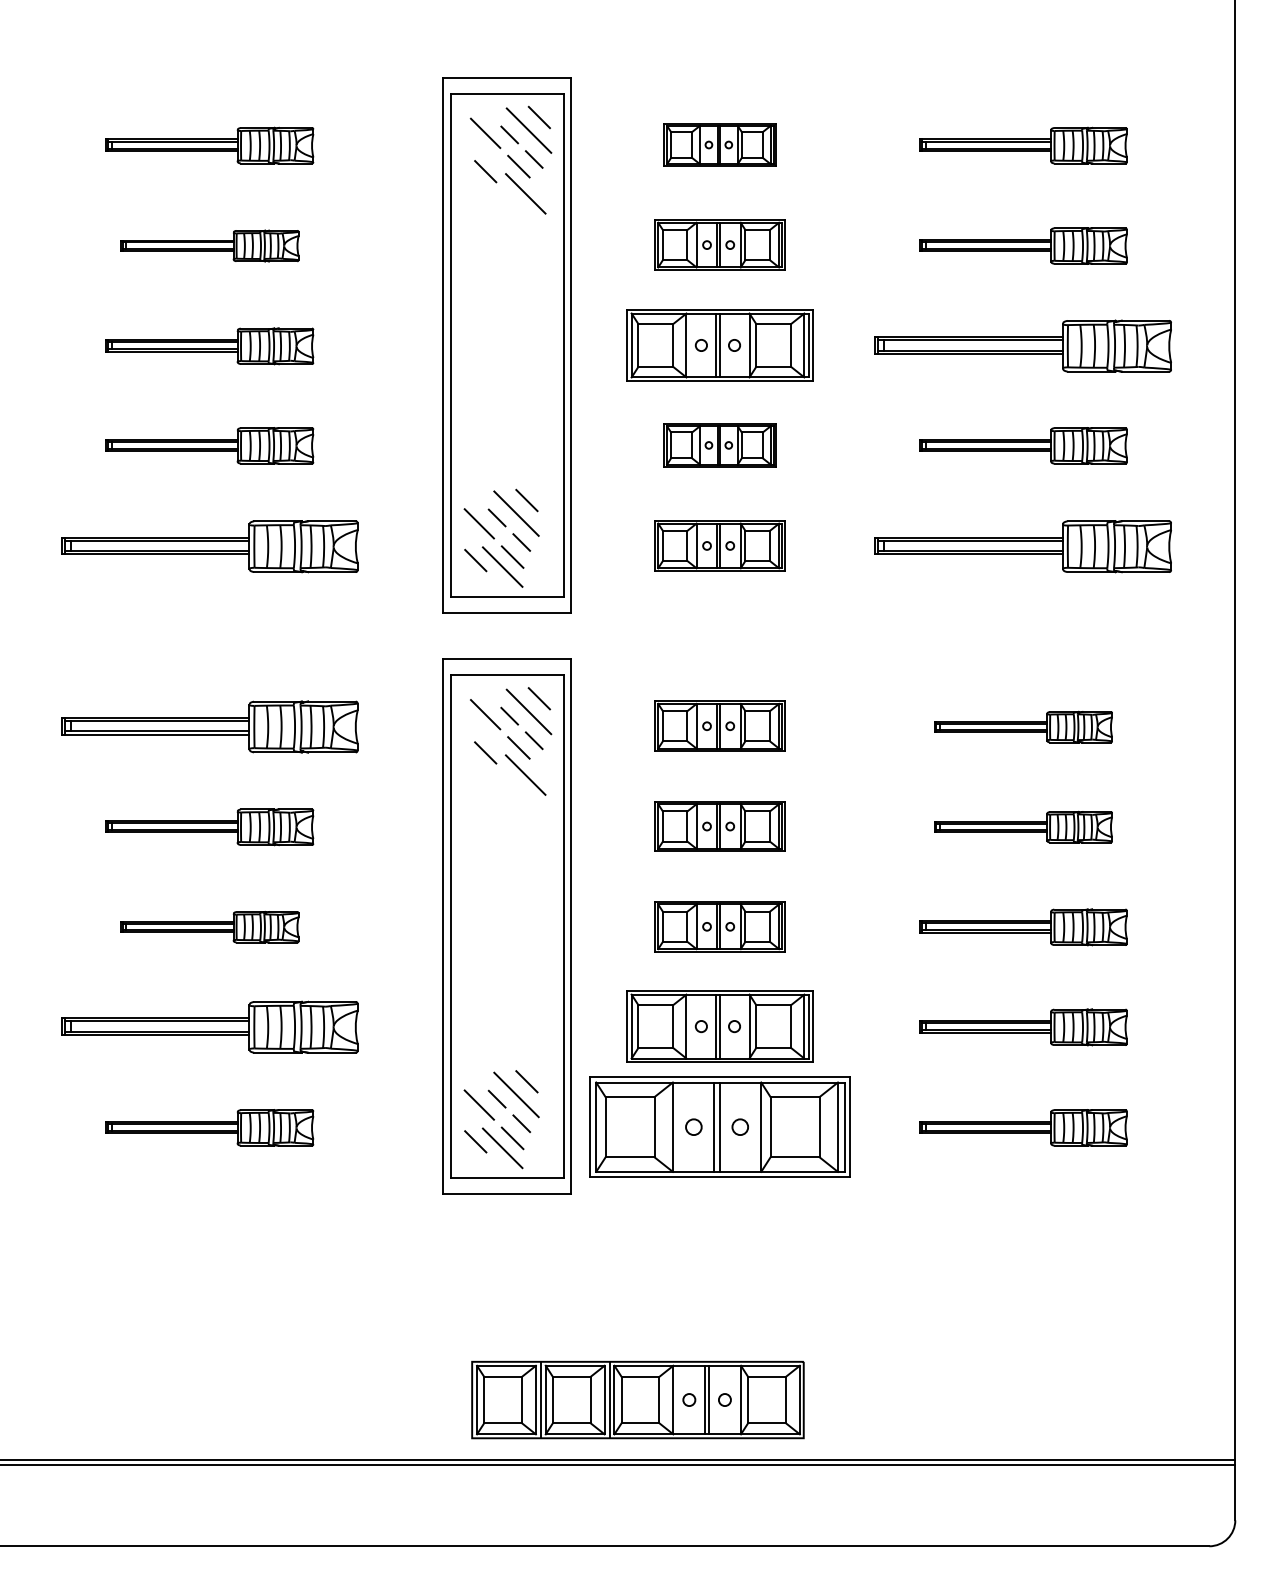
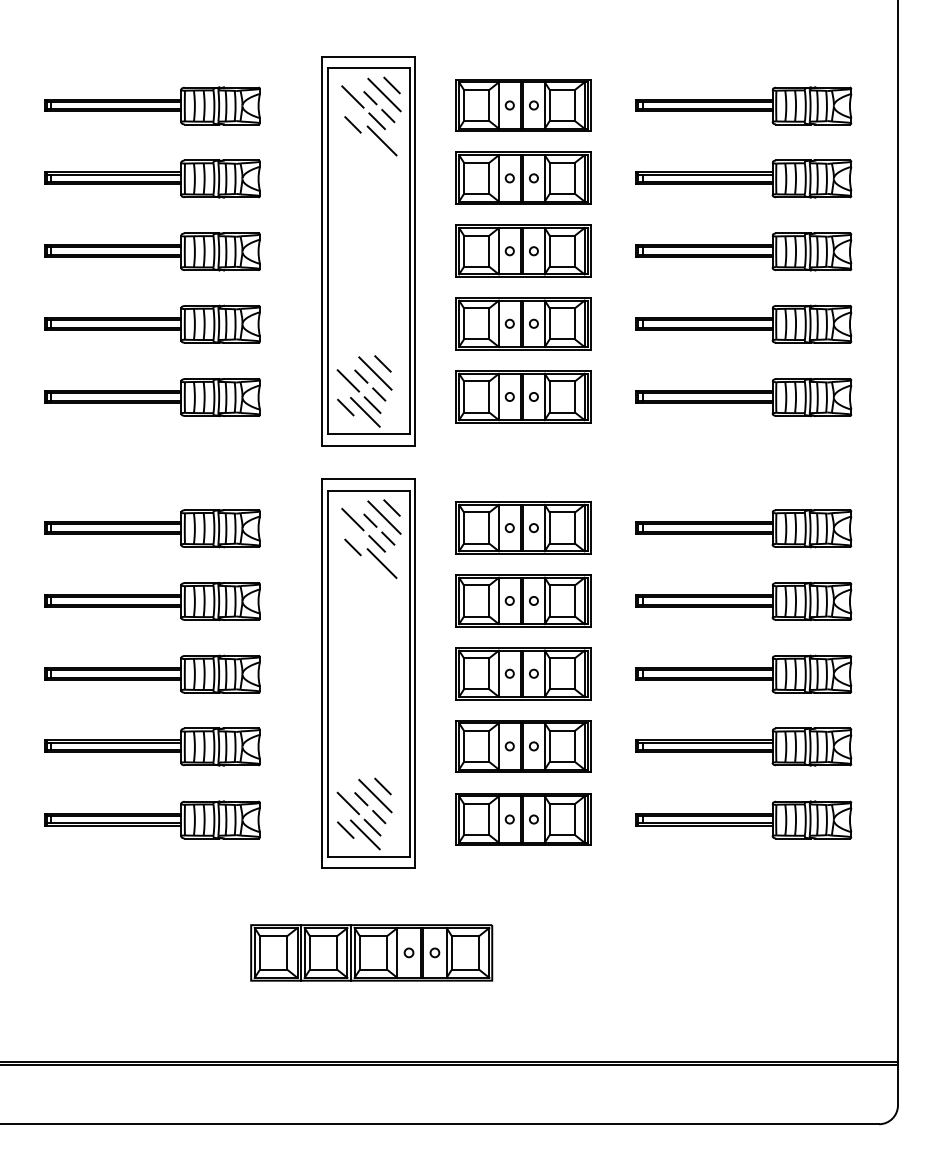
part: (209, 145) -> (152, 105), size x1.43
part: (720, 145) -> (523, 105), size x1.67
part: (1022, 145) -> (743, 105), size x1.43
part: (720, 244) -> (523, 177), size x1.43
part: (209, 245) -> (152, 178), size x1.67
part: (1022, 245) -> (743, 178), size x1.43
part: (209, 345) -> (152, 251), size x1.43
part: (209, 444) -> (152, 323), size x1.43
part: (720, 444) -> (523, 323), size x1.67
part: (1022, 444) -> (743, 323), size x1.43
part: (720, 545) -> (523, 396), size x1.43
part: (720, 725) -> (523, 527), size x1.43
part: (1022, 726) -> (743, 528), size x1.67
part: (720, 825) -> (523, 600), size x1.43
part: (209, 827) -> (152, 601), size x1.43
part: (1022, 827) -> (743, 601), size x1.67
part: (209, 926) -> (152, 673), size x1.67
part: (720, 926) -> (523, 673), size x1.43
part: (1022, 926) -> (743, 673), size x1.43
part: (1022, 1026) -> (743, 746), size x1.43
part: (209, 1127) -> (152, 819), size x1.43
part: (720, 1127) -> (523, 819), size x0.71
part: (1022, 1127) -> (743, 819), size x1.43
part: (637, 1399) -> (371, 952), moved

